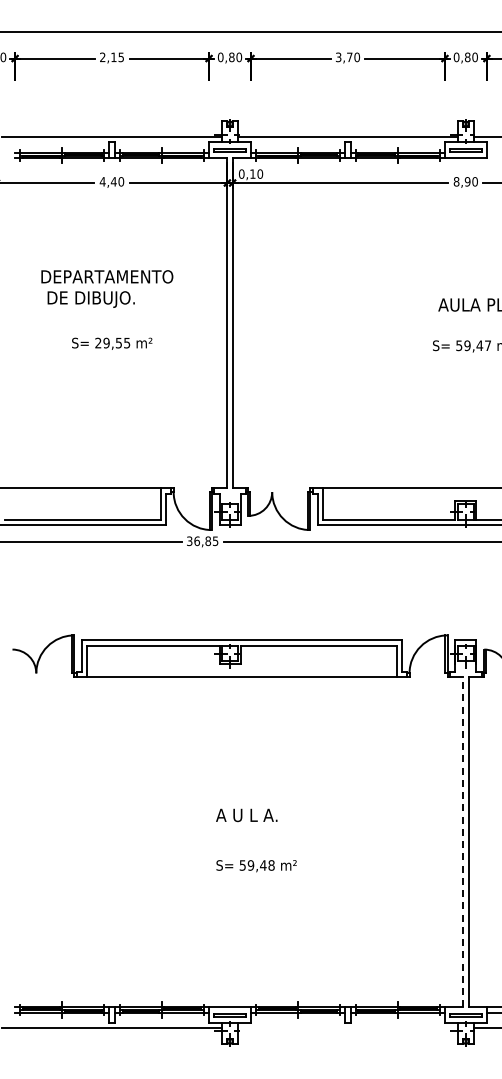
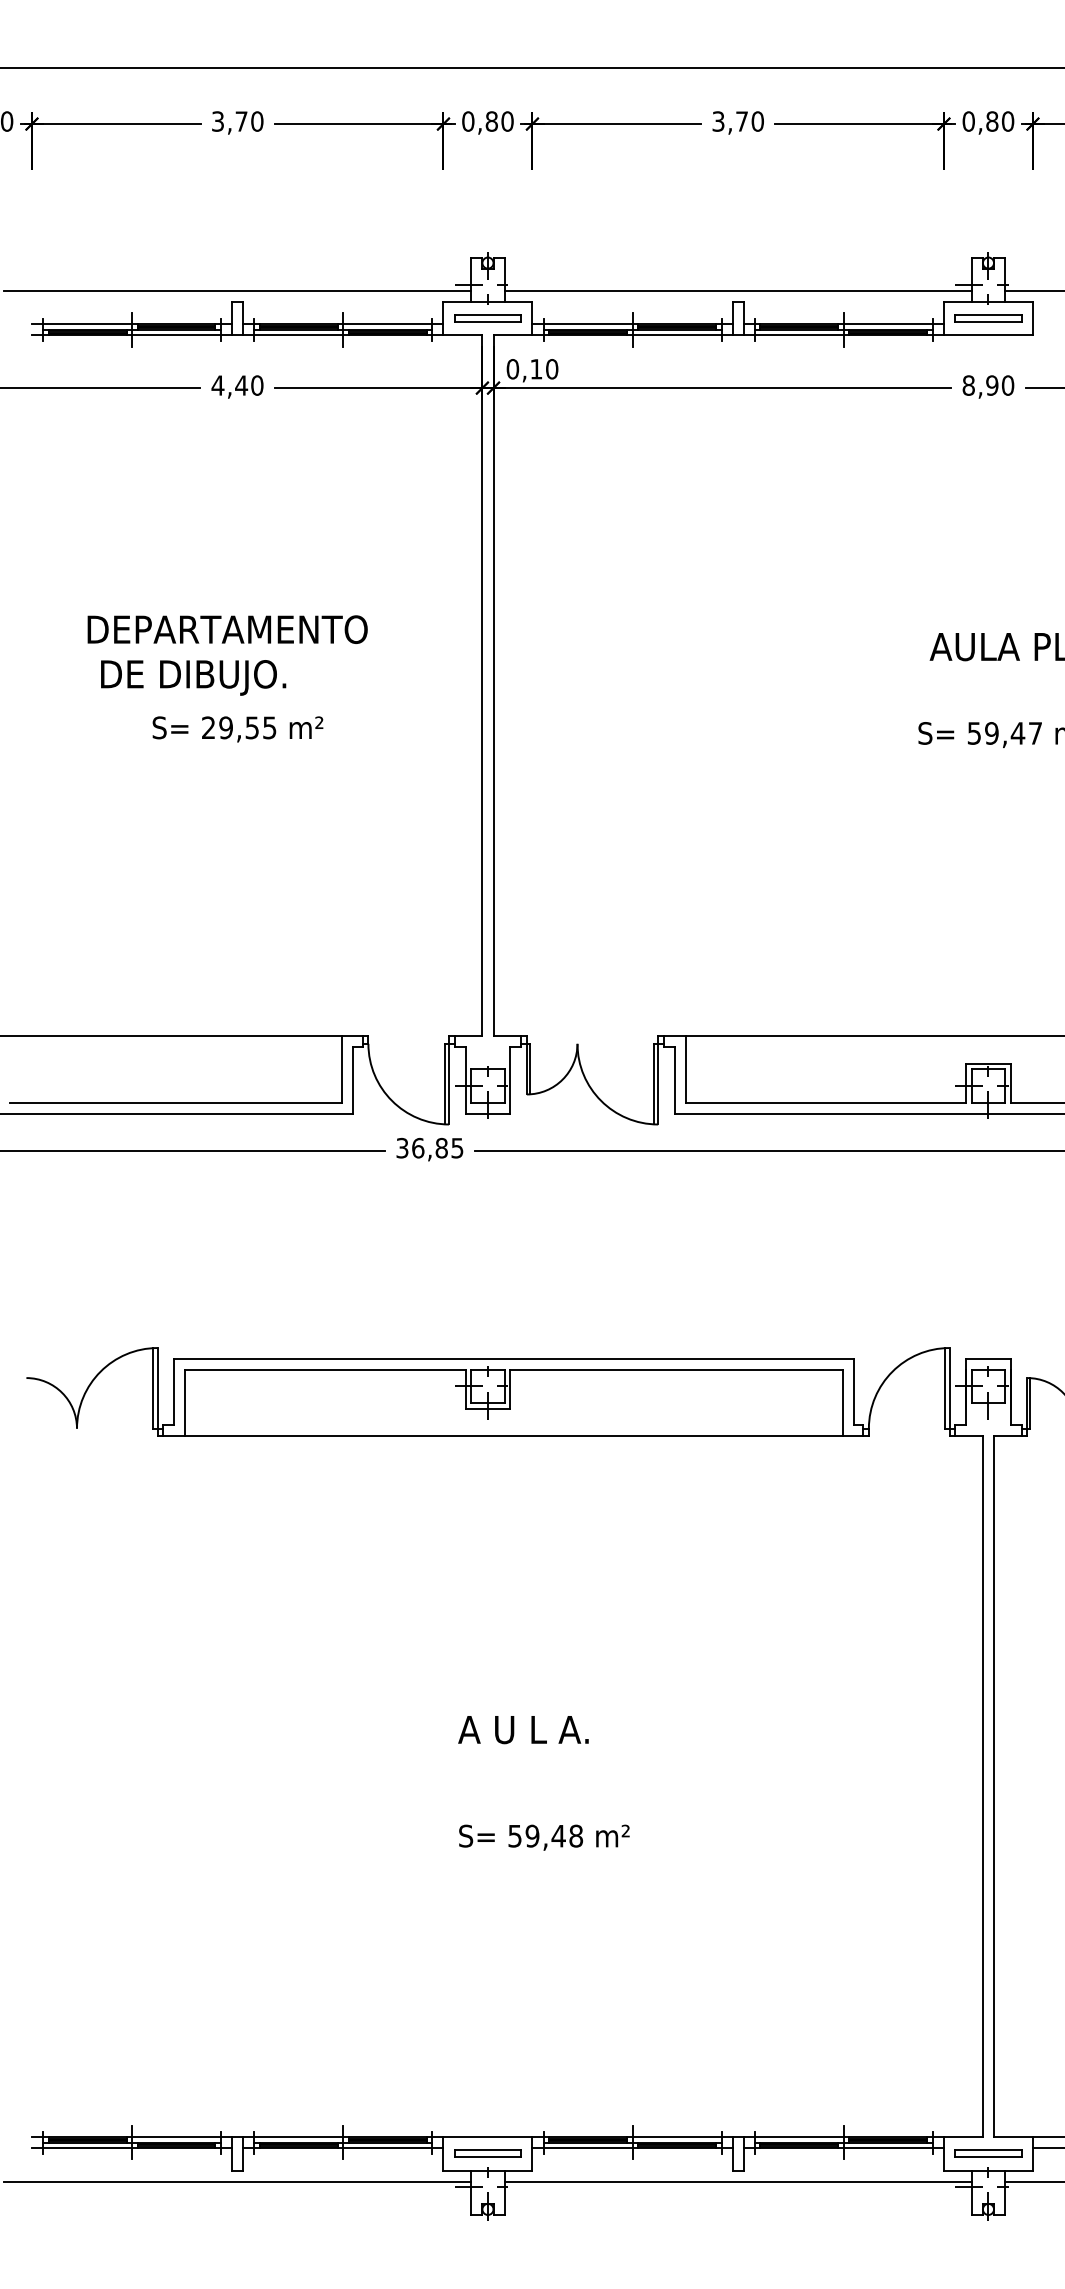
text: (112, 57) -> (238, 121), 2,15 -> 3,70
text: (107, 288) -> (228, 654), moved
line: (463, 841) -> (983, 1785), dashed -> solid
line: (347, 1028) -> (737, 2182), added

